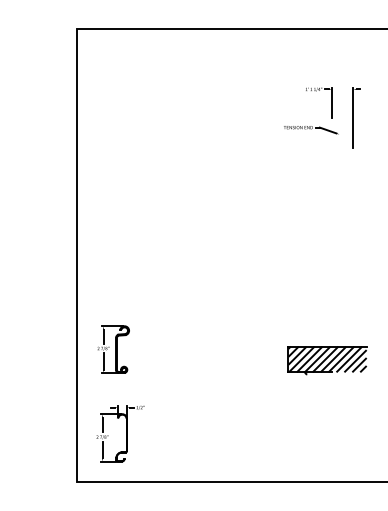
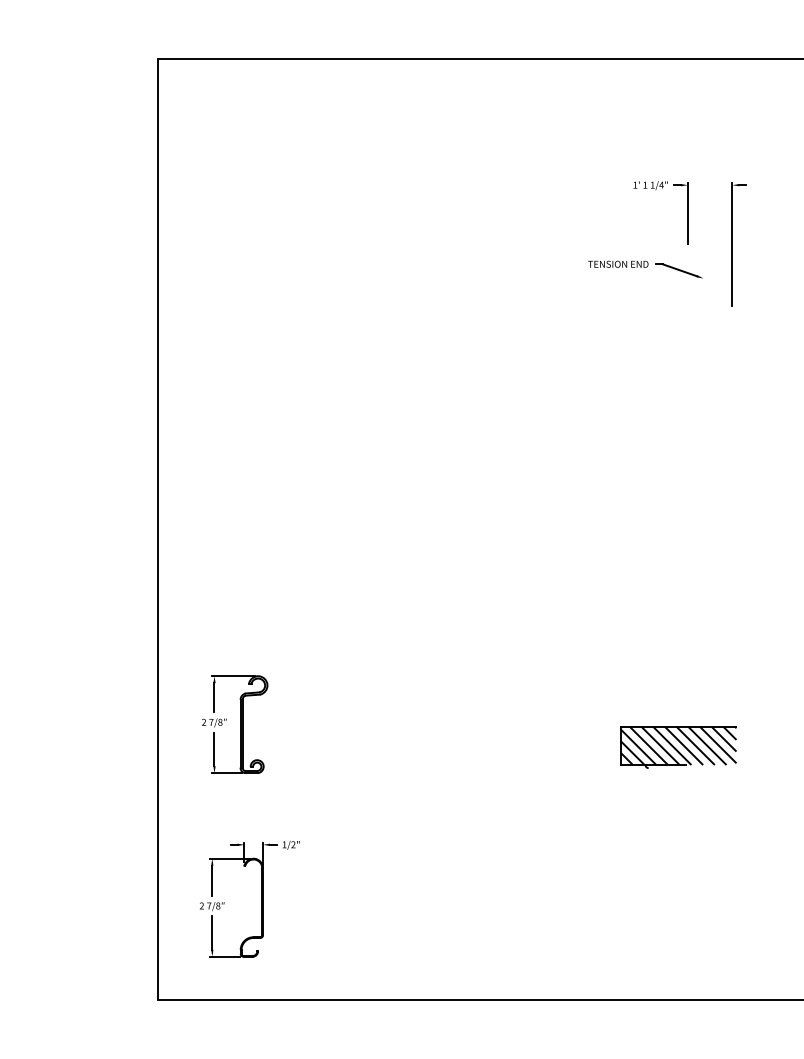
part: (326, 360) -> (676, 747), size x0.71

